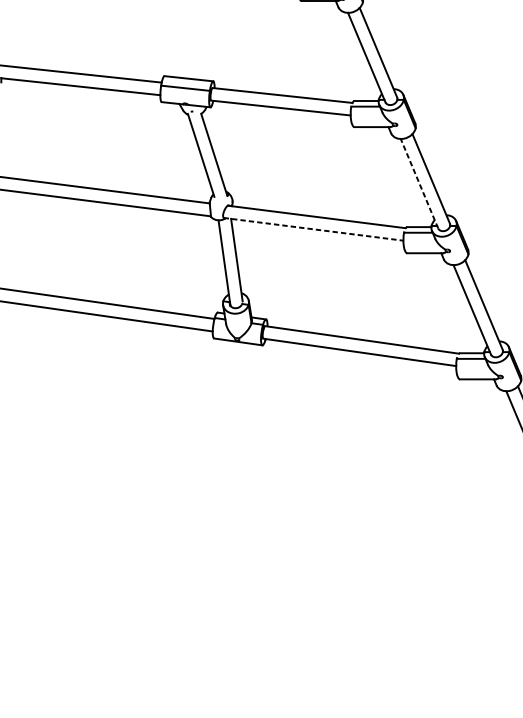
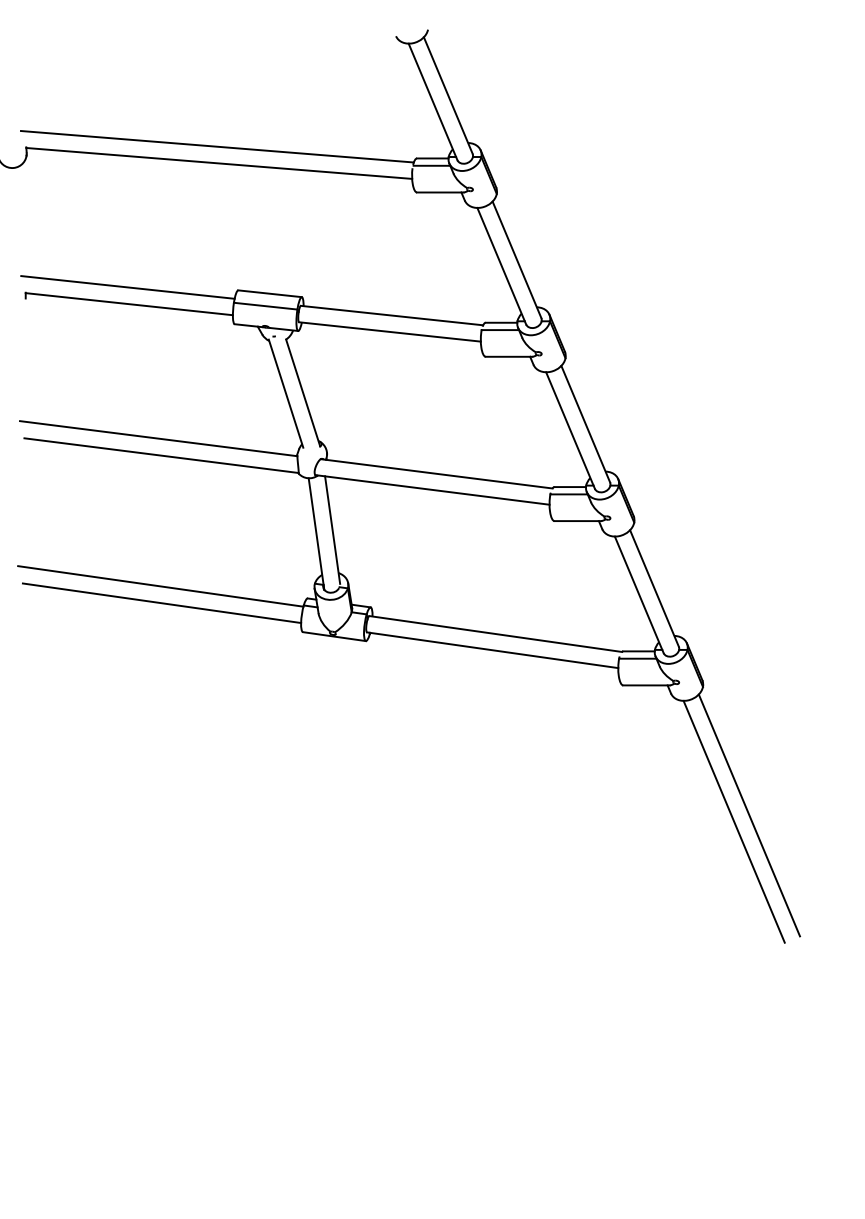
line: (419, 183) -> (570, 430), dashed -> solid
line: (313, 228) -> (432, 489), dashed -> solid

